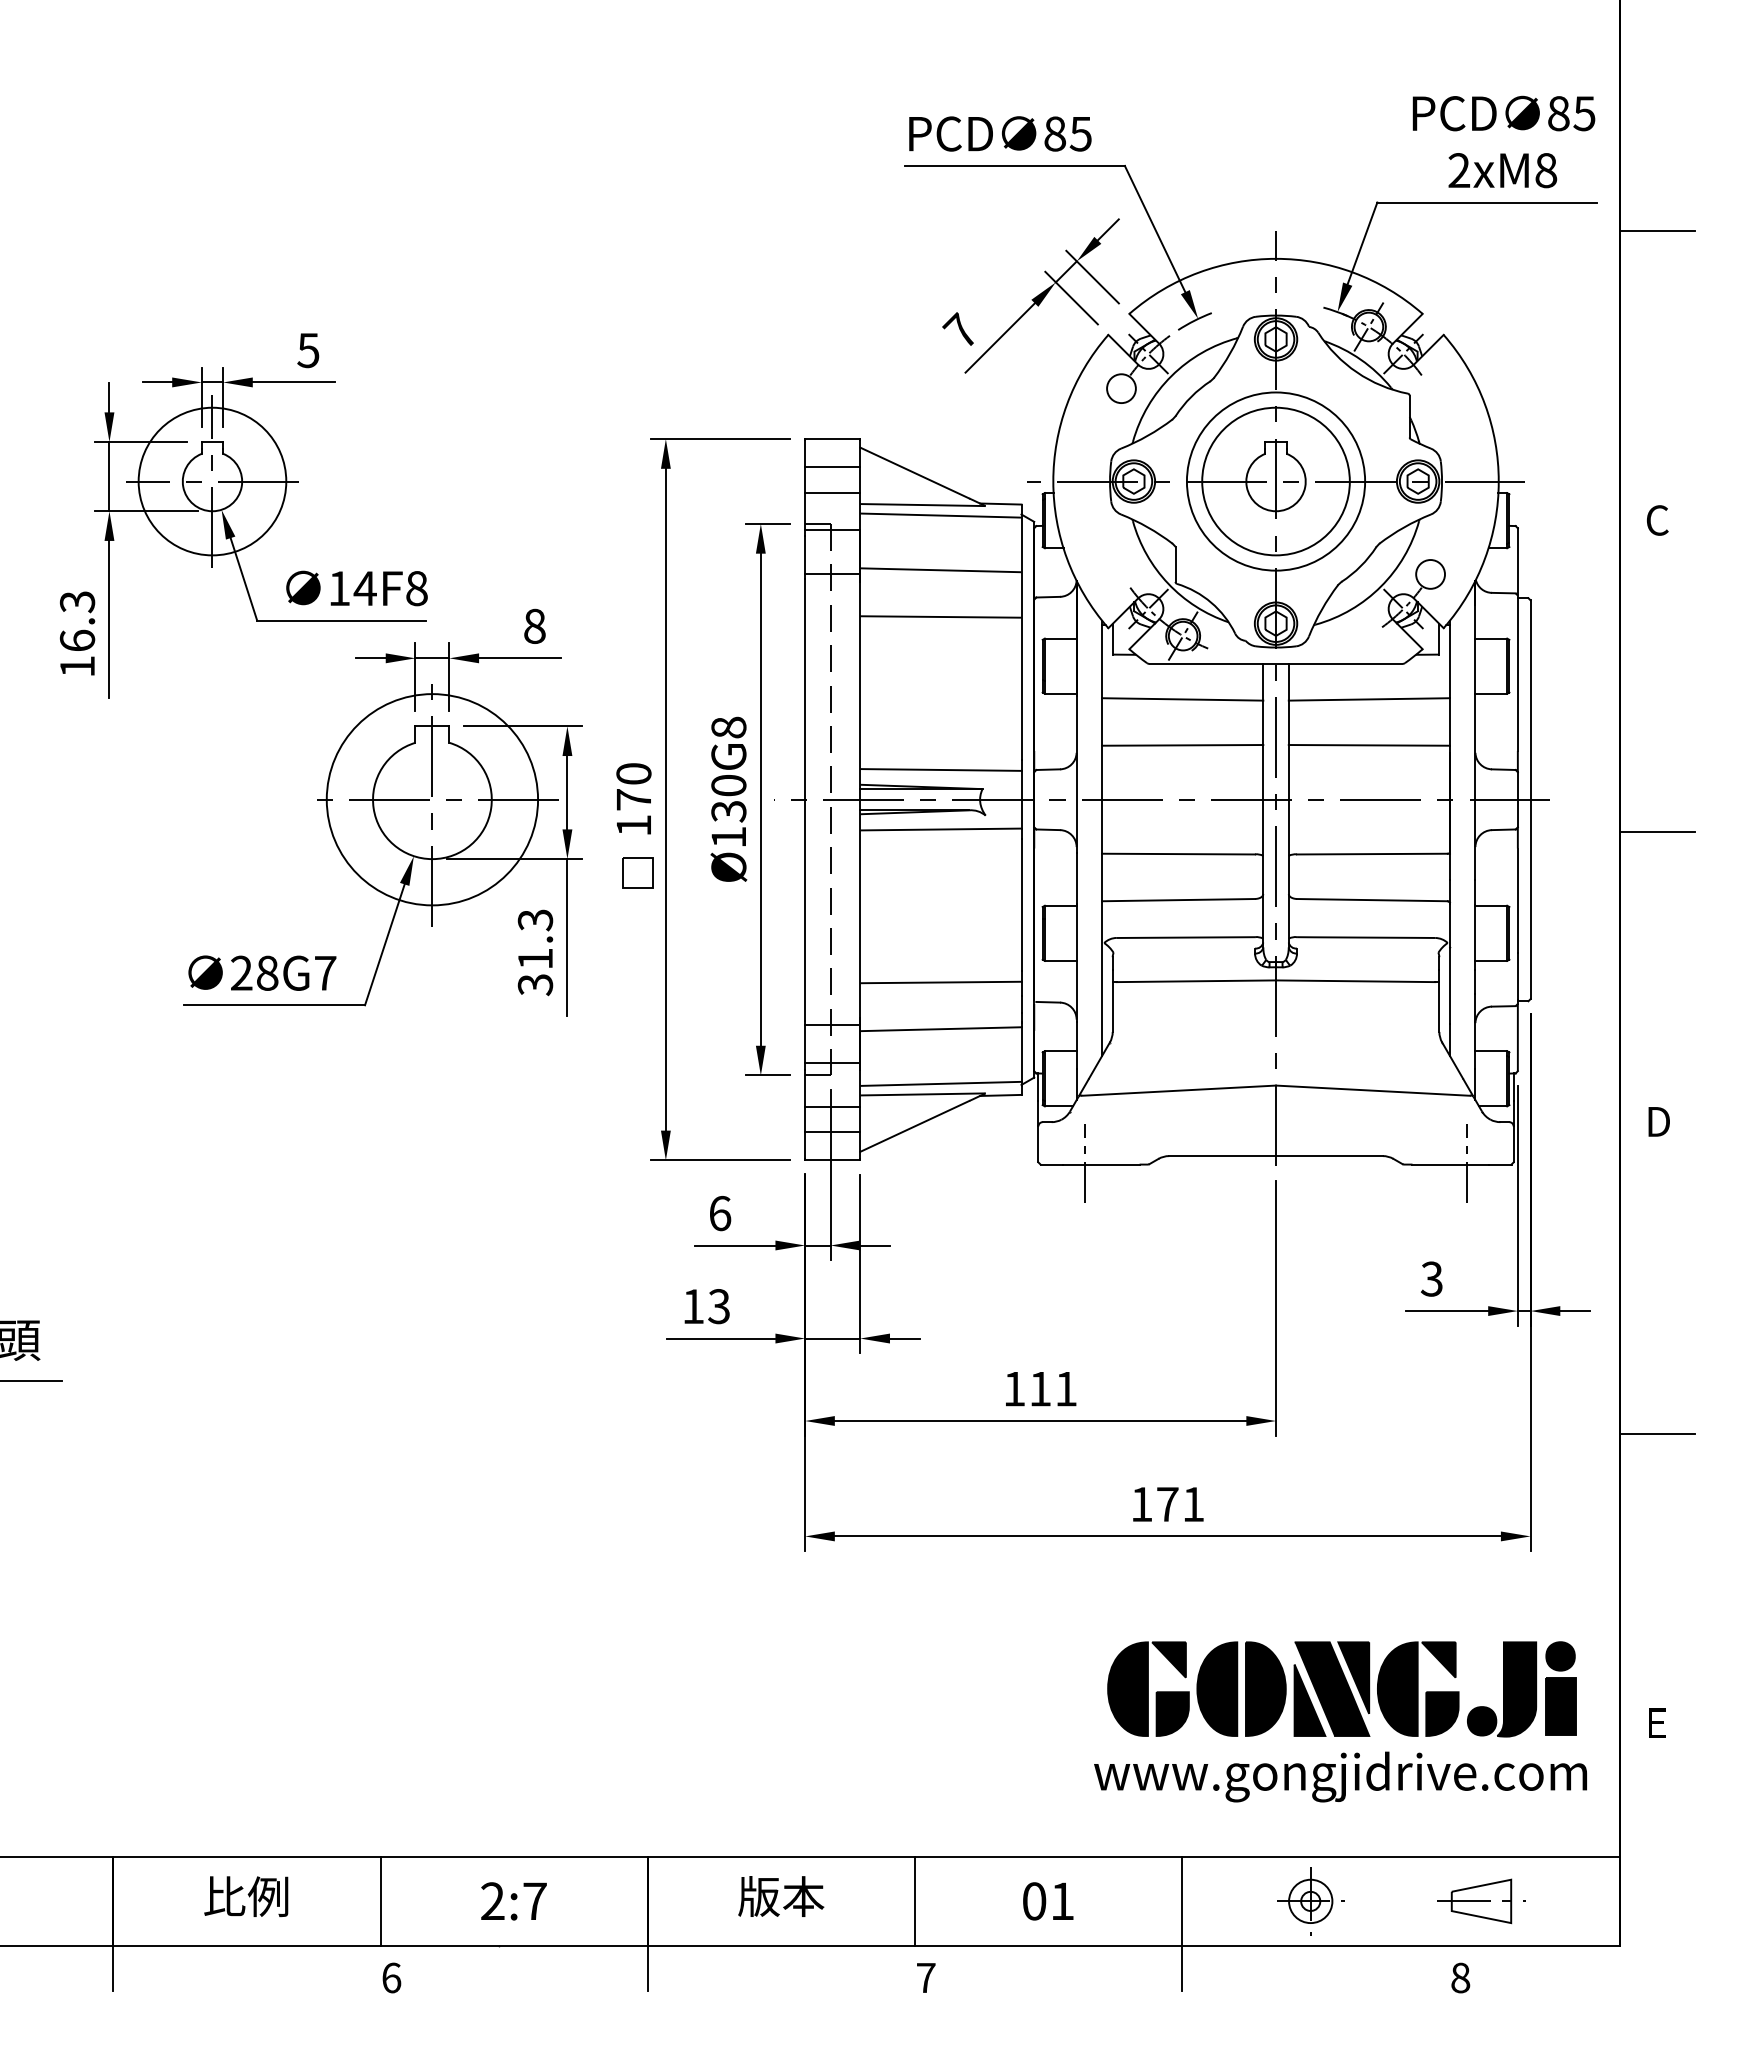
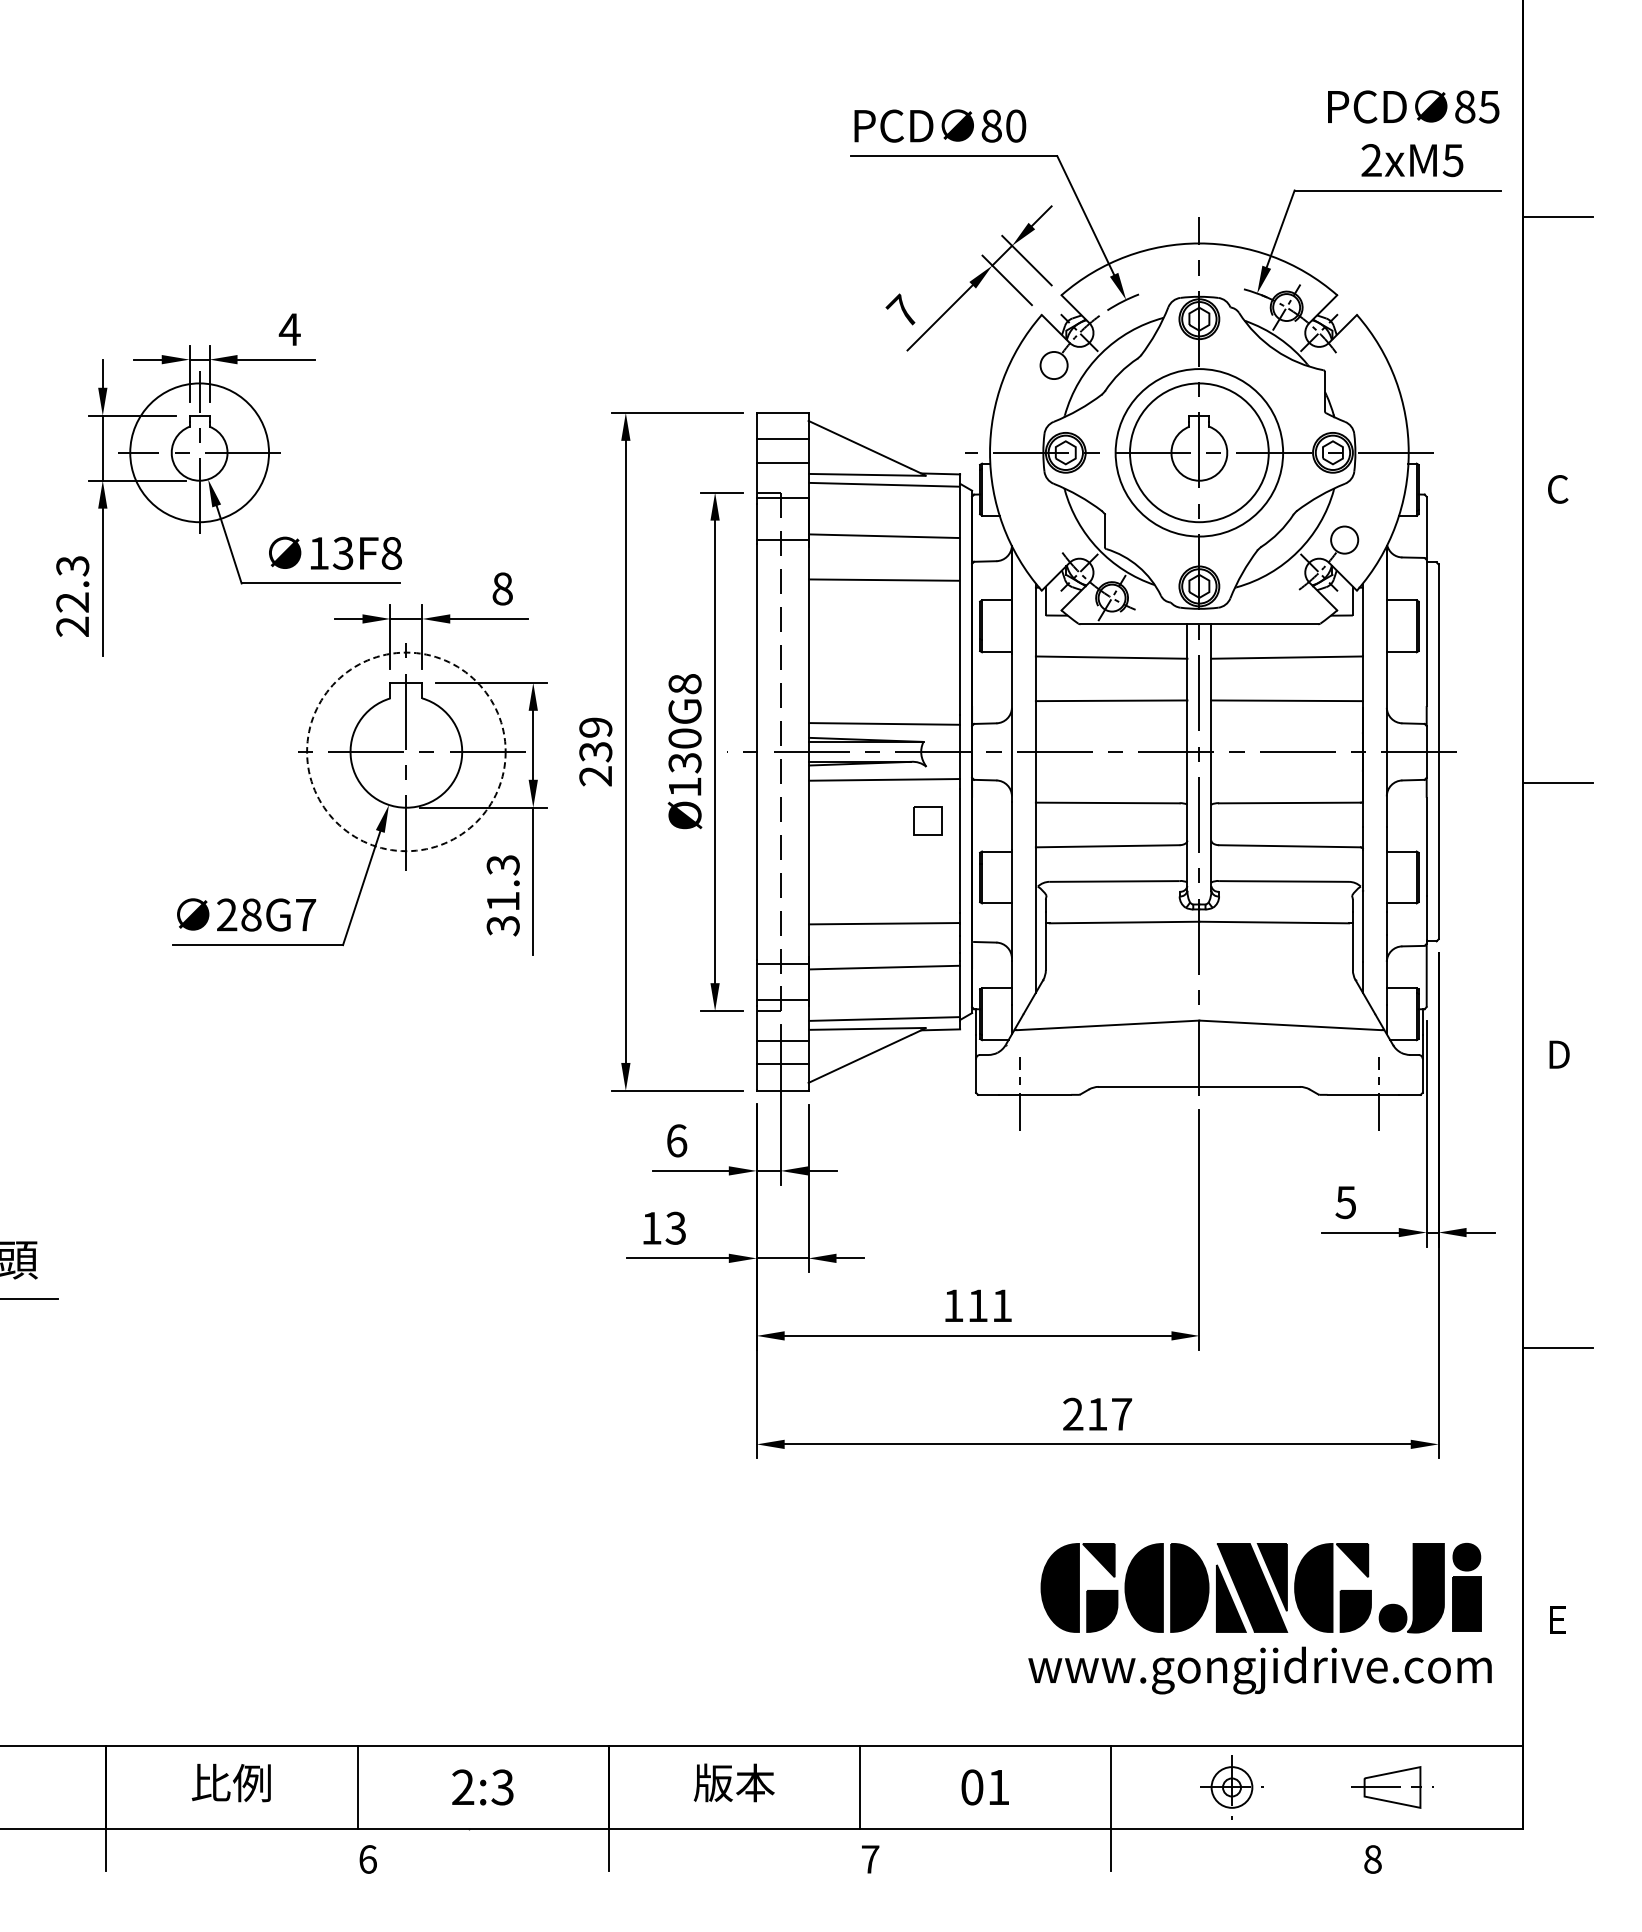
text: (1080, 133) -> (1015, 125), 85 -> 80
text: (1546, 170) -> (1453, 160), 2xM8 -> 2xM5
text: (308, 350) -> (289, 329), 5 -> 4
text: (364, 588) -> (342, 553), 14F8 -> 13F8
text: (77, 653) -> (72, 614), 16.3 -> 22.3
circle: (432, 799) -> (406, 751), solid -> dashed
text: (633, 799) -> (595, 751), 170 -> 239
part: (637, 872) -> (928, 820), moved
text: (1431, 1278) -> (1345, 1201), 3 -> 5
text: (1167, 1503) -> (1097, 1413), 171 -> 217
text: (534, 1901) -> (502, 1787), 2:7 -> 2:3

